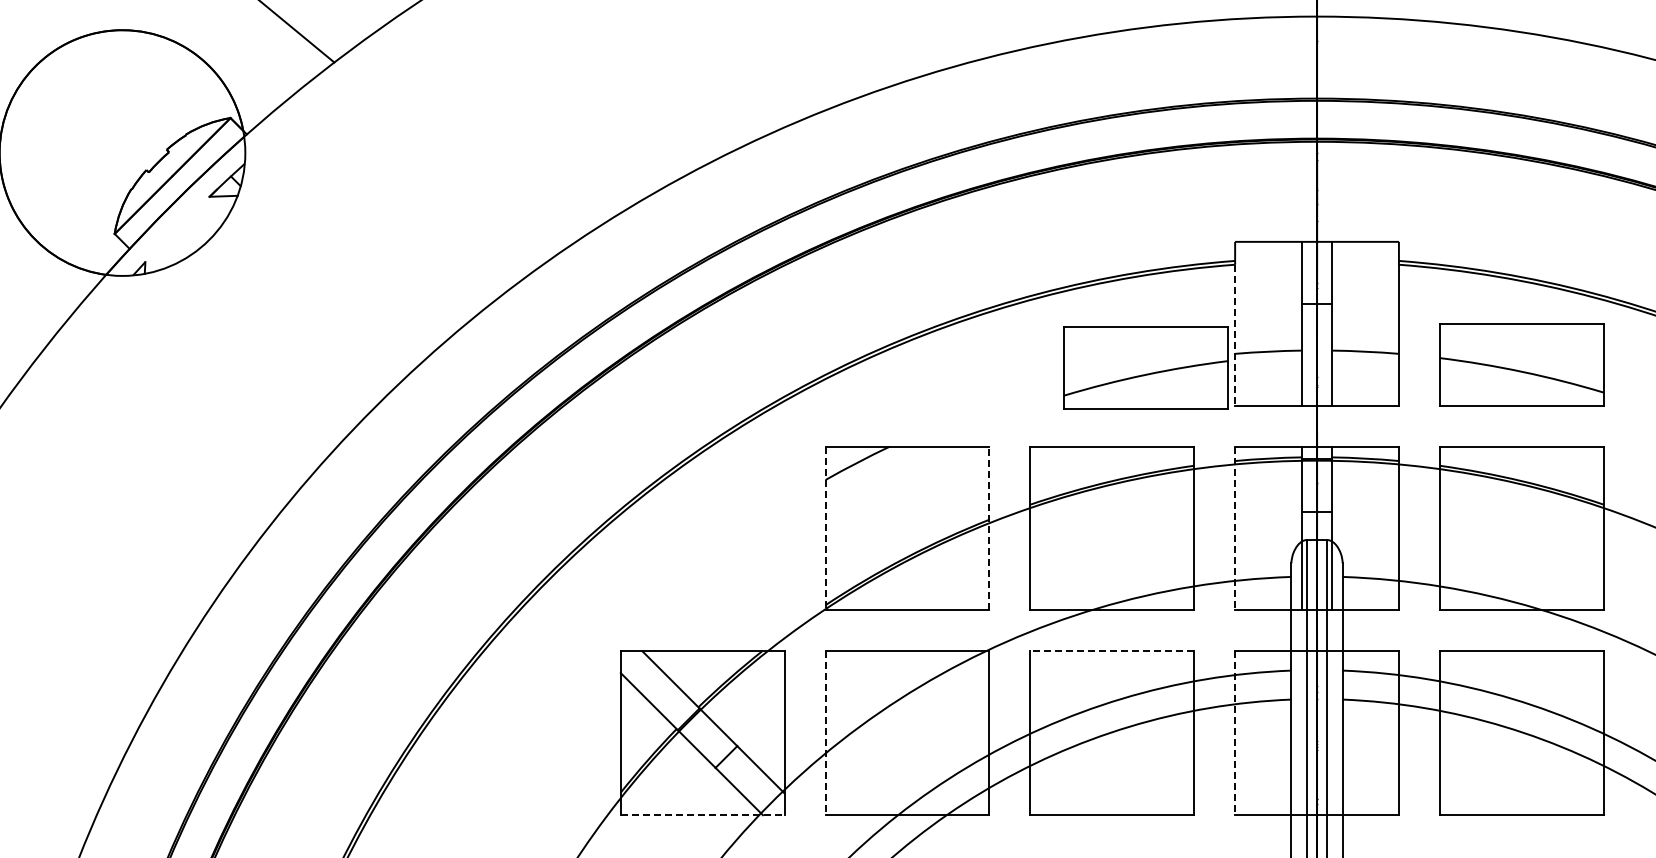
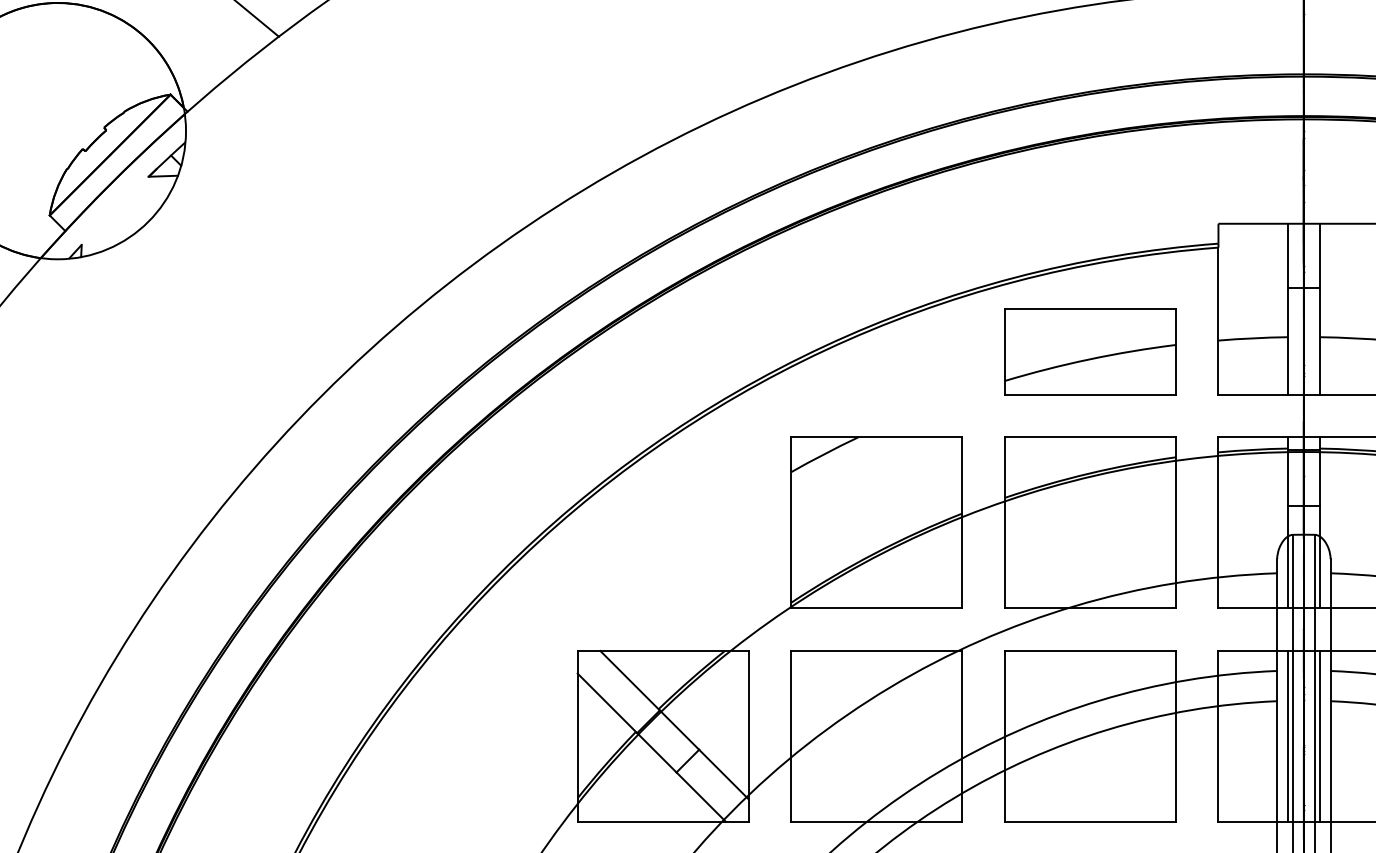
line: (1235, 335) -> (1218, 321), dashed -> solid
part: (1145, 367) -> (1089, 351), moved
line: (825, 528) -> (791, 522), dashed -> solid
line: (989, 528) -> (962, 522), dashed -> solid
line: (1235, 528) -> (1218, 522), dashed -> solid
line: (1112, 651) -> (1090, 651), dashed -> solid
line: (825, 733) -> (791, 736), dashed -> solid
line: (1235, 733) -> (1218, 736), dashed -> solid
line: (1301, 733) -> (1287, 736), added
line: (1332, 733) -> (1320, 736), added
line: (702, 815) -> (662, 822), dashed -> solid

